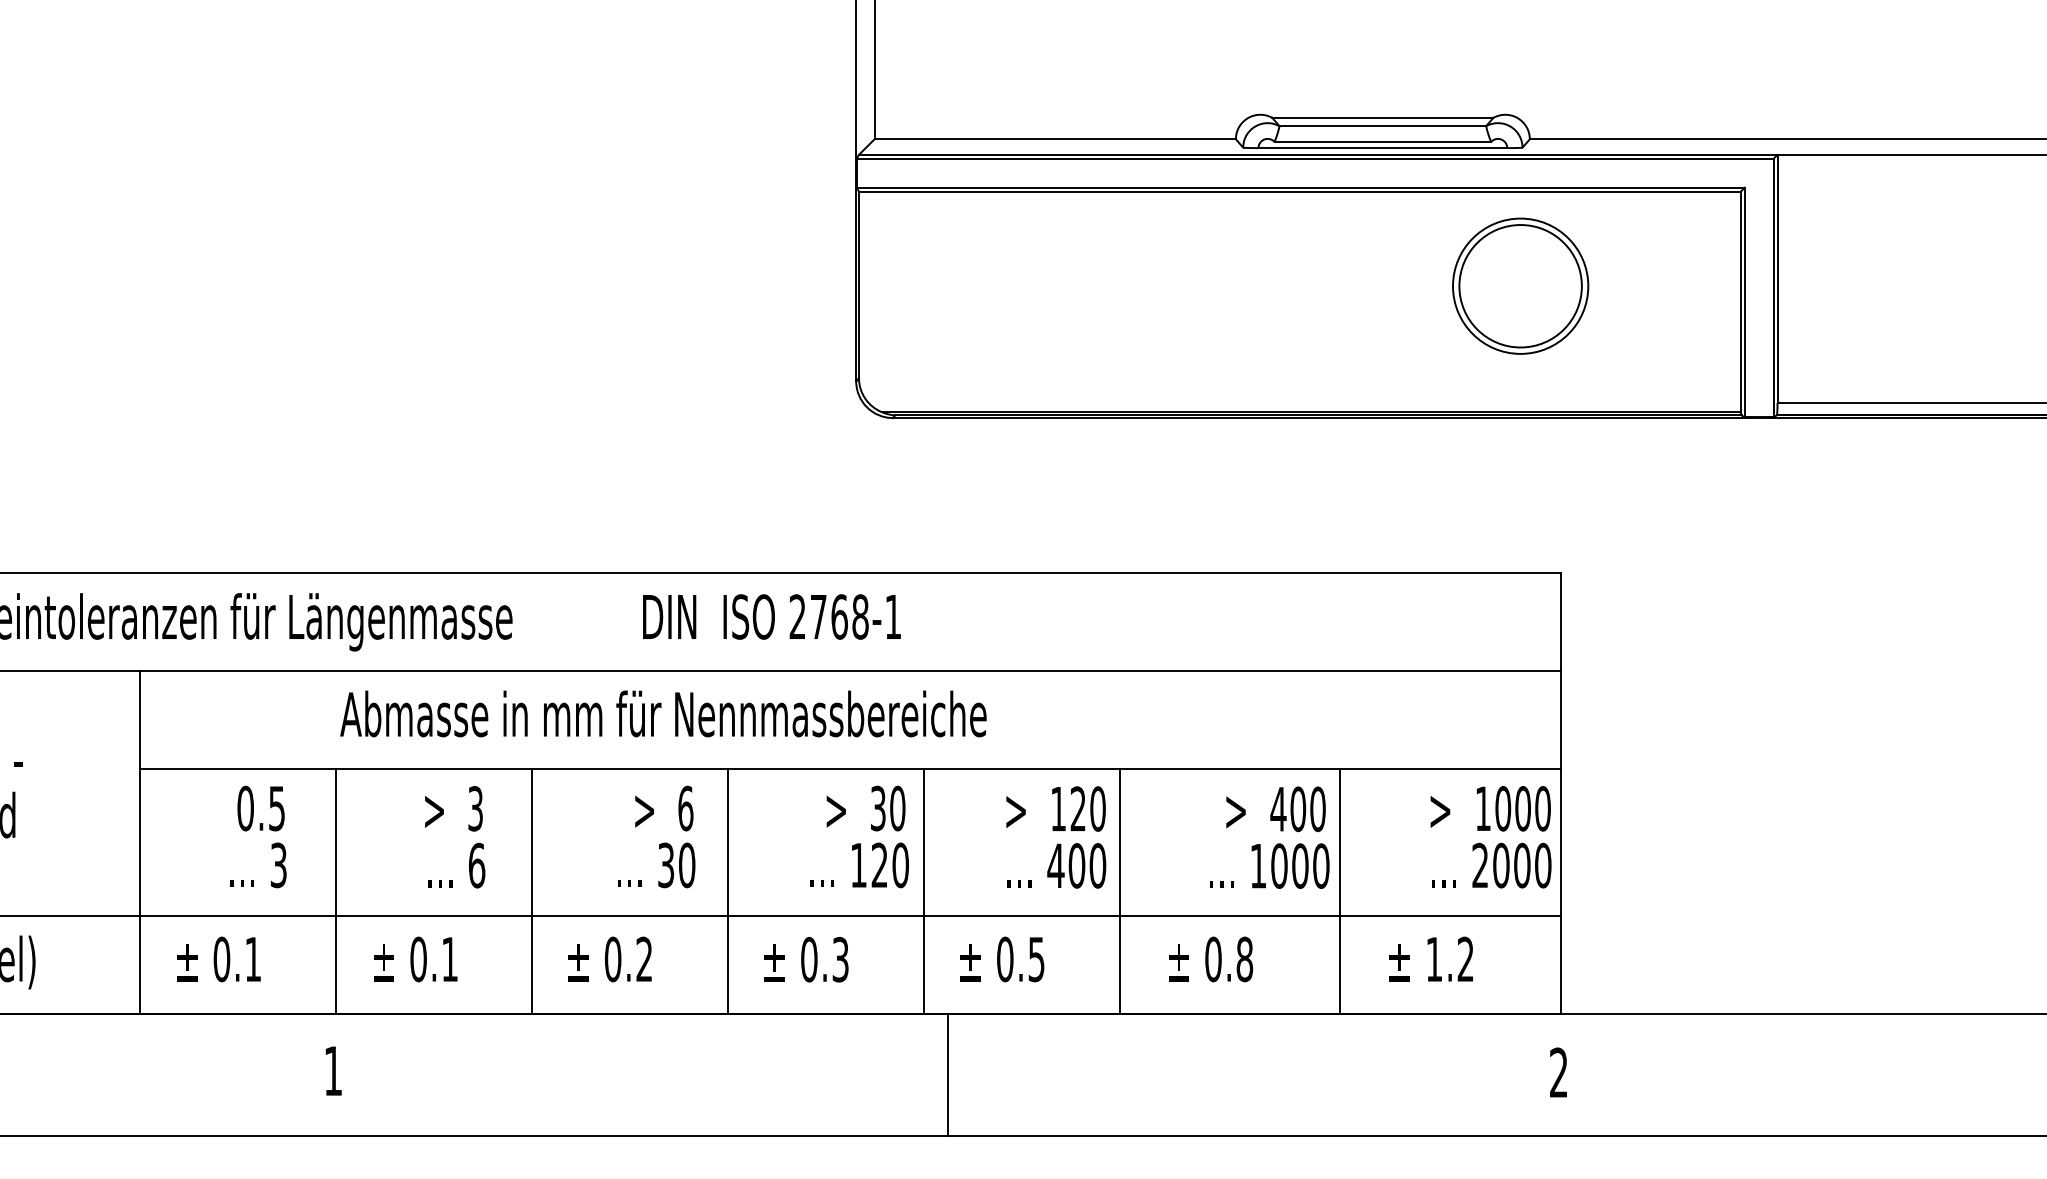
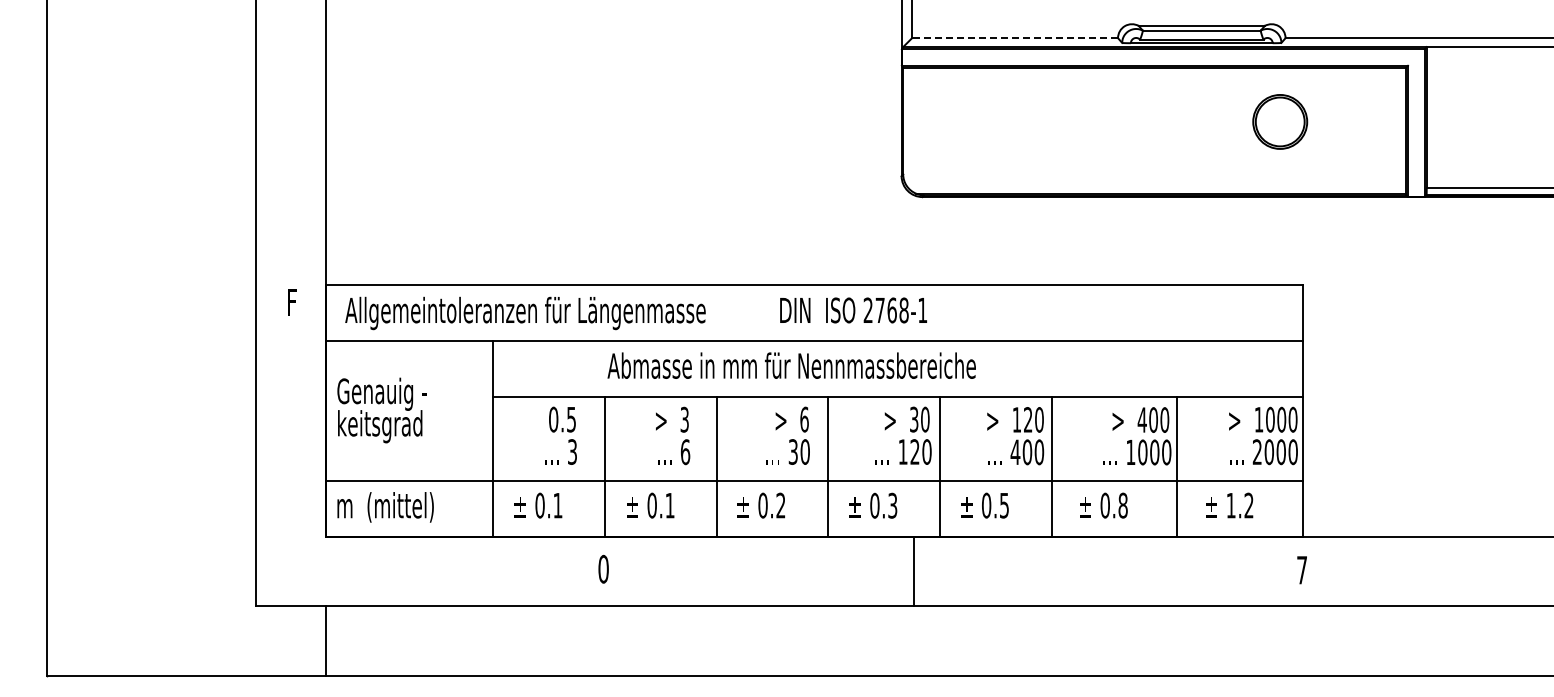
line: (1055, 139) -> (1015, 38), solid -> dashed
part: (1519, 285) -> (1279, 121), size x0.7
text: (333, 1069) -> (603, 568), 1 -> 0
text: (1557, 1071) -> (1301, 569), 2 -> 7
line: (948, 1074) -> (914, 571), moved

